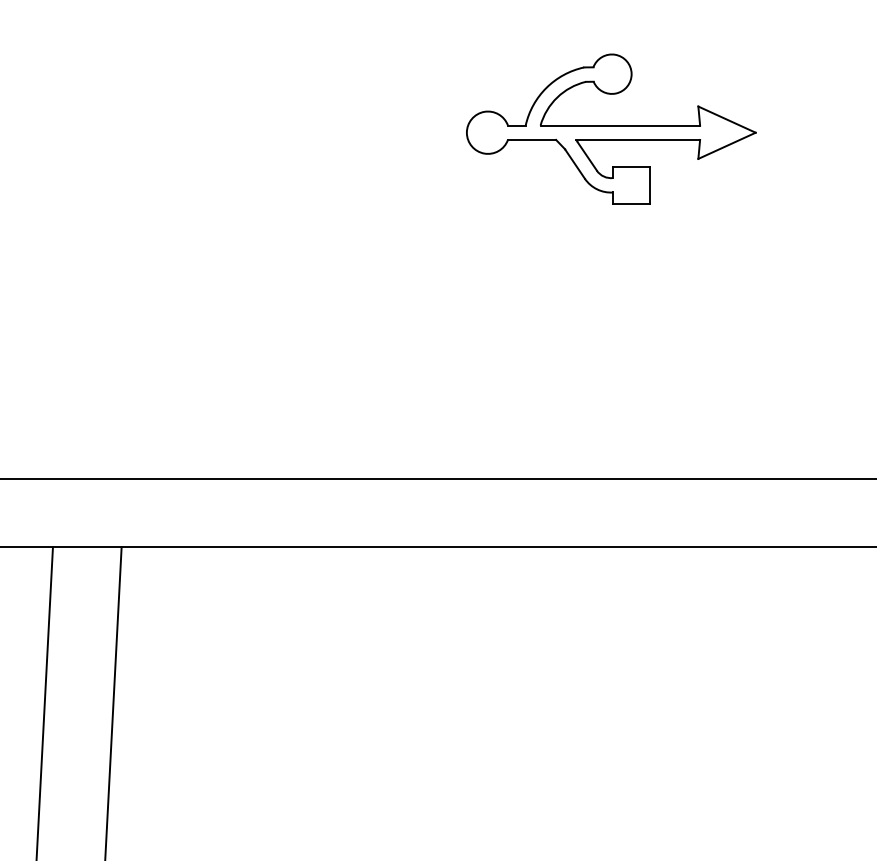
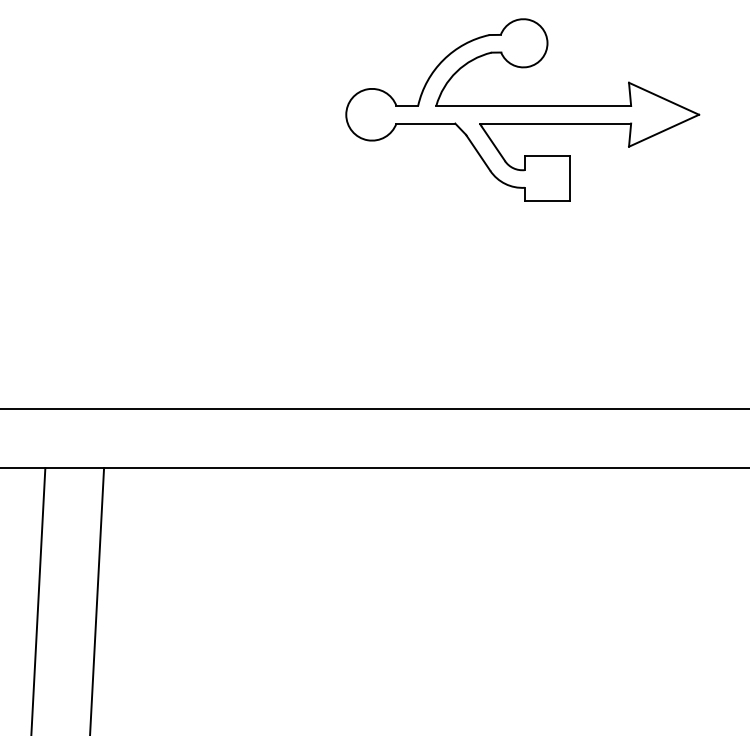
part: (611, 128) -> (522, 109), size x1.43

